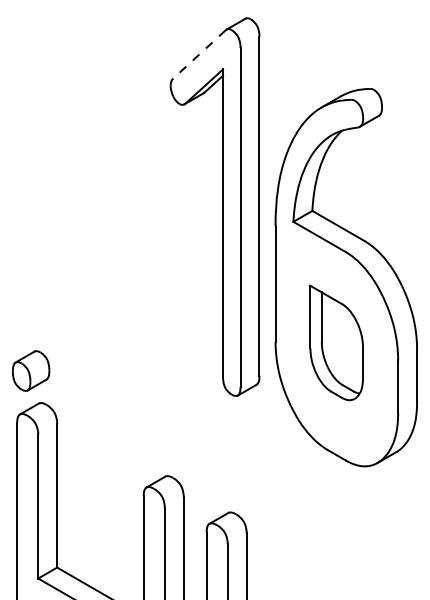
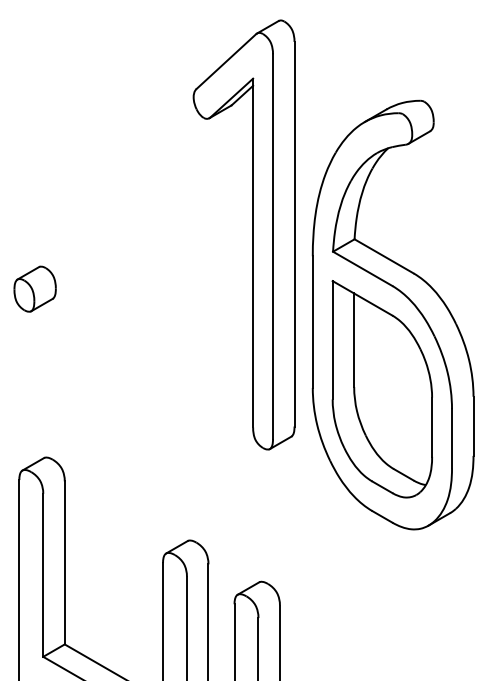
line: (199, 54) -> (226, 61), dashed -> solid
part: (336, 343) -> (381, 389), size x1.67
part: (30, 370) -> (34, 288), moved

